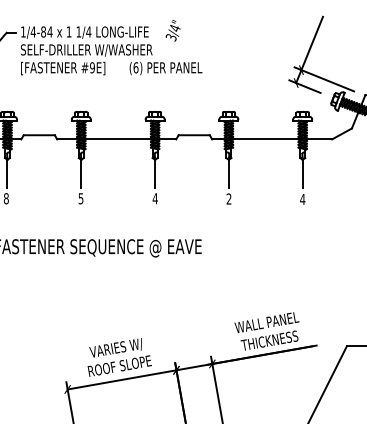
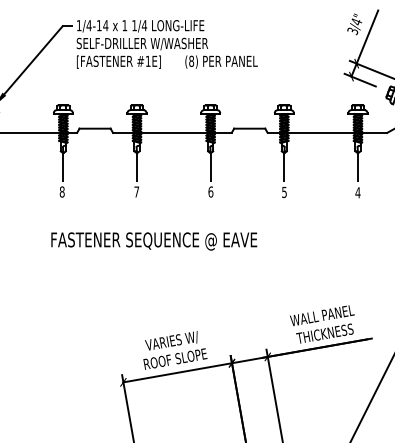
text: (172, 30) -> (354, 24), moved
text: (42, 31) -> (98, 25), 1/4-84 -> 1/4-14
text: (91, 66) -> (147, 60), #9E] -> #1E]
text: (135, 66) -> (191, 60), (6) -> (8)
text: (80, 198) -> (136, 191), 5 -> 7
text: (154, 198) -> (210, 191), 4 -> 6
text: (229, 198) -> (284, 191), 2 -> 5

